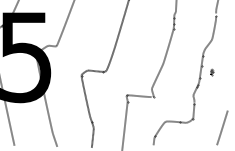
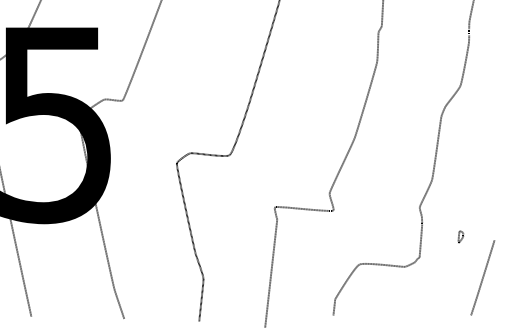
part: (212, 72) -> (461, 237), moved

